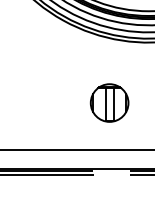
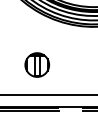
part: (108, 102) -> (36, 64), moved

